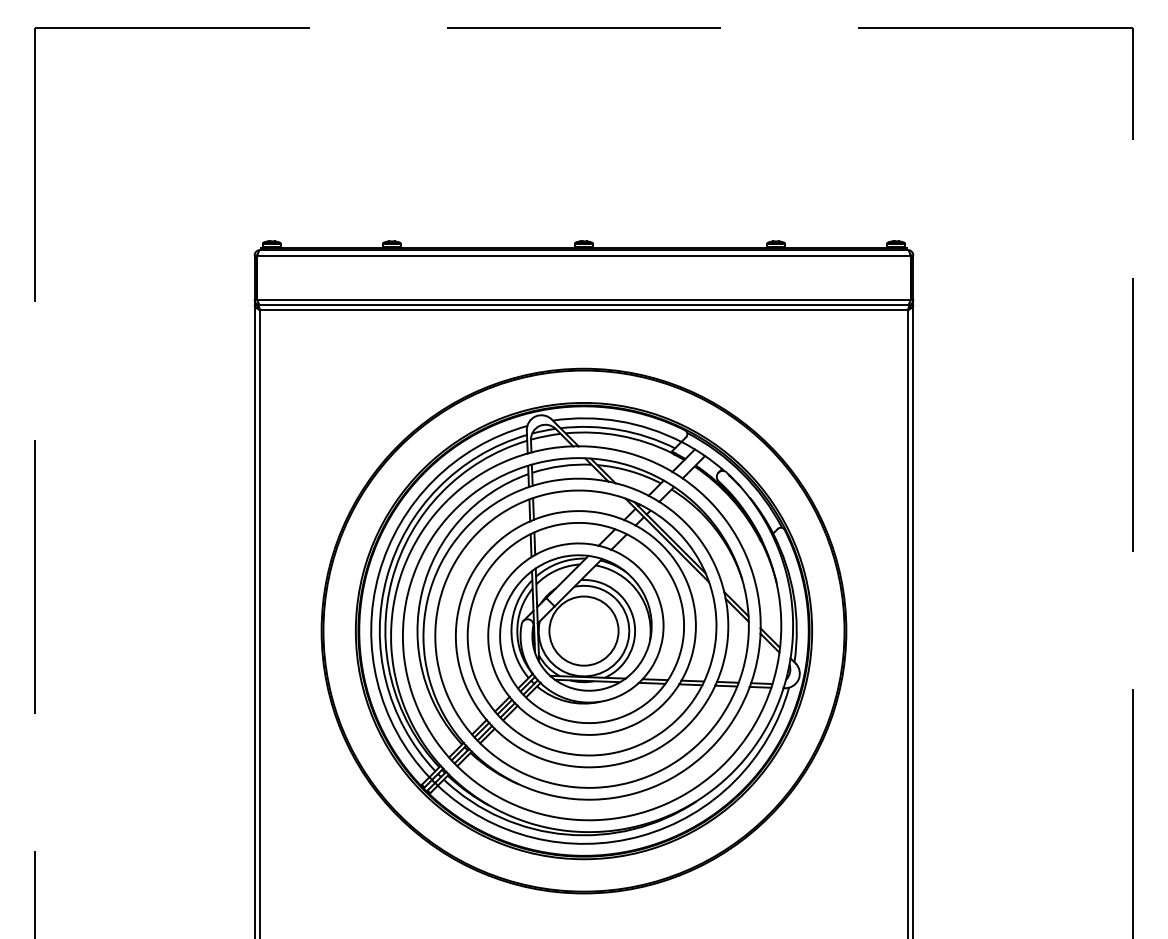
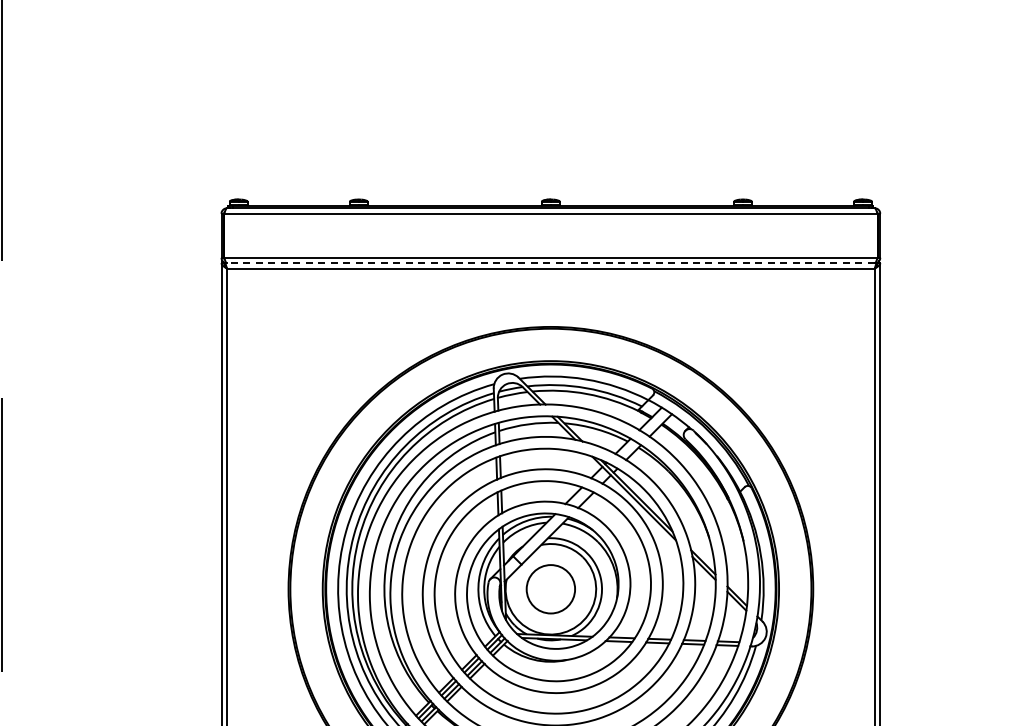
line: (583, 305) -> (550, 263), solid -> dashed
circle: (583, 630) -> (550, 588), size x0.7

